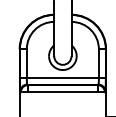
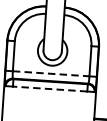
line: (63, 77) -> (51, 73), solid -> dashed
line: (62, 92) -> (49, 89), solid -> dashed

